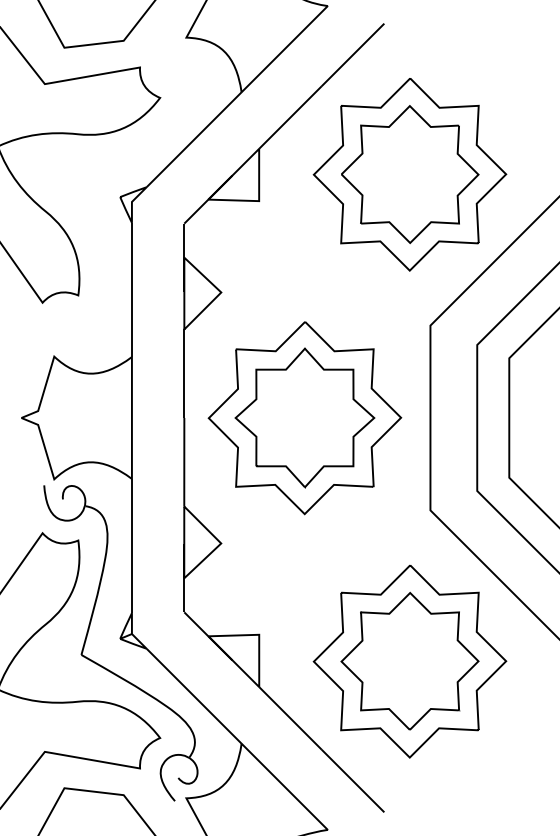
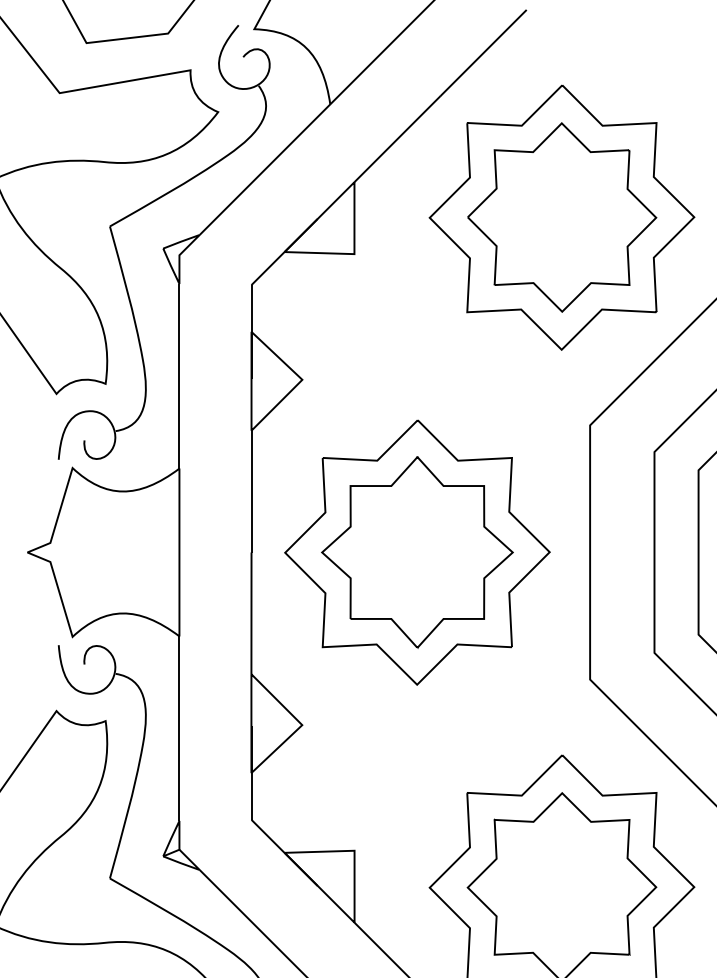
part: (107, 167) -> (145, 207), added

